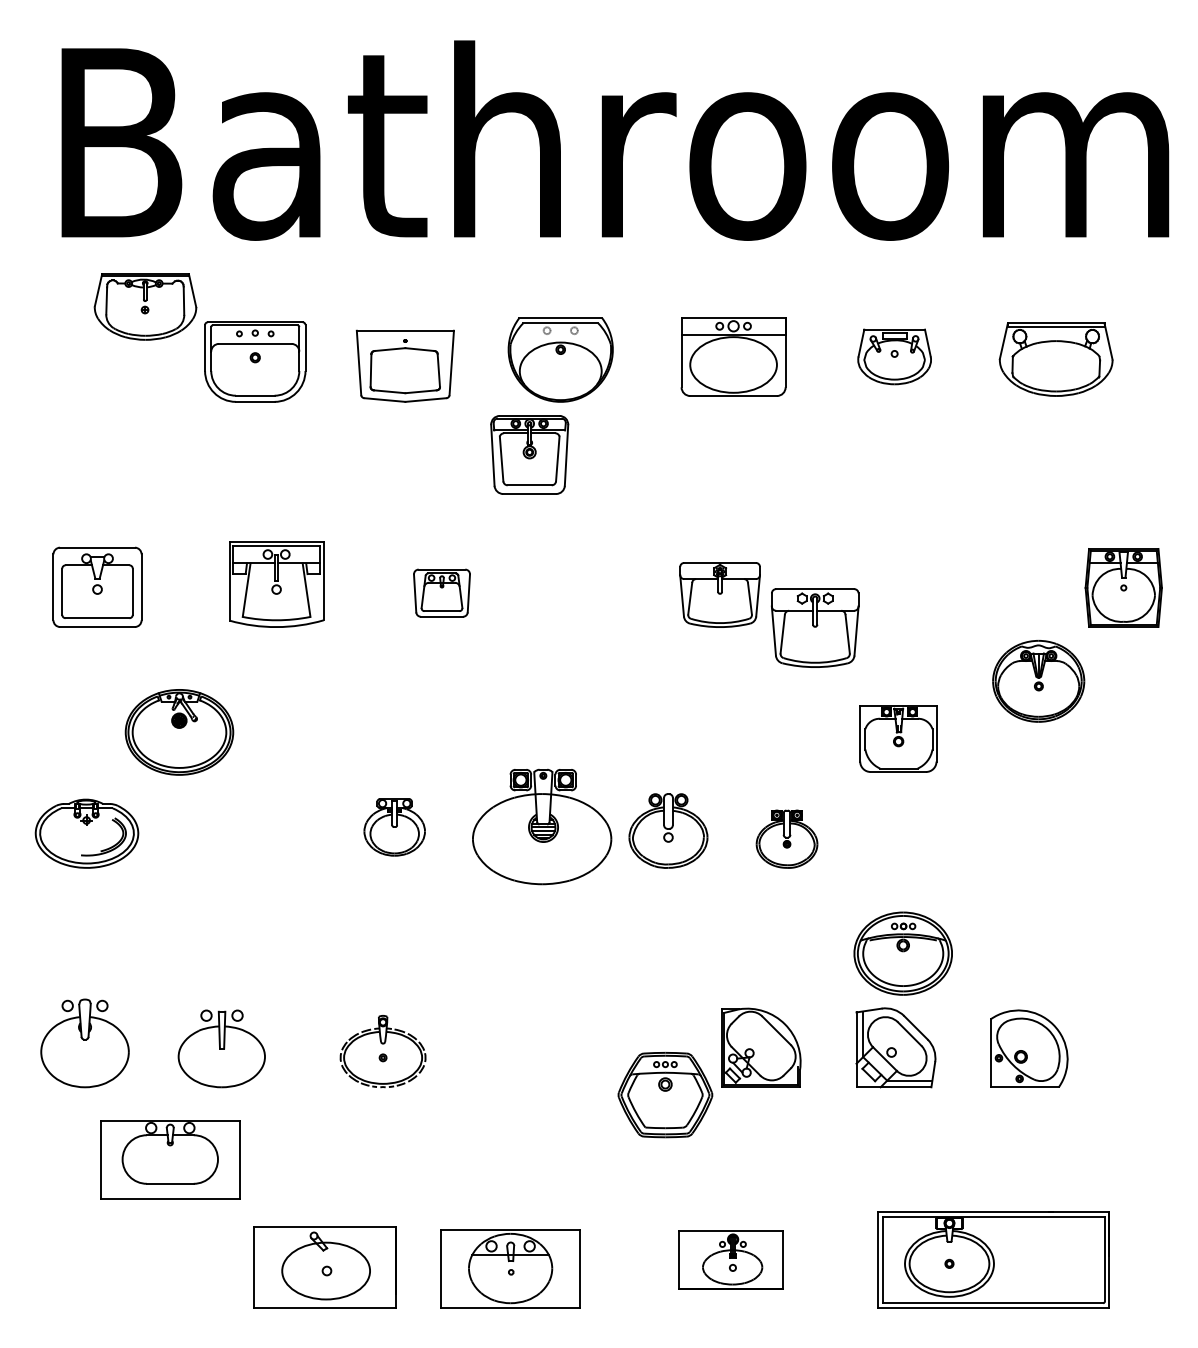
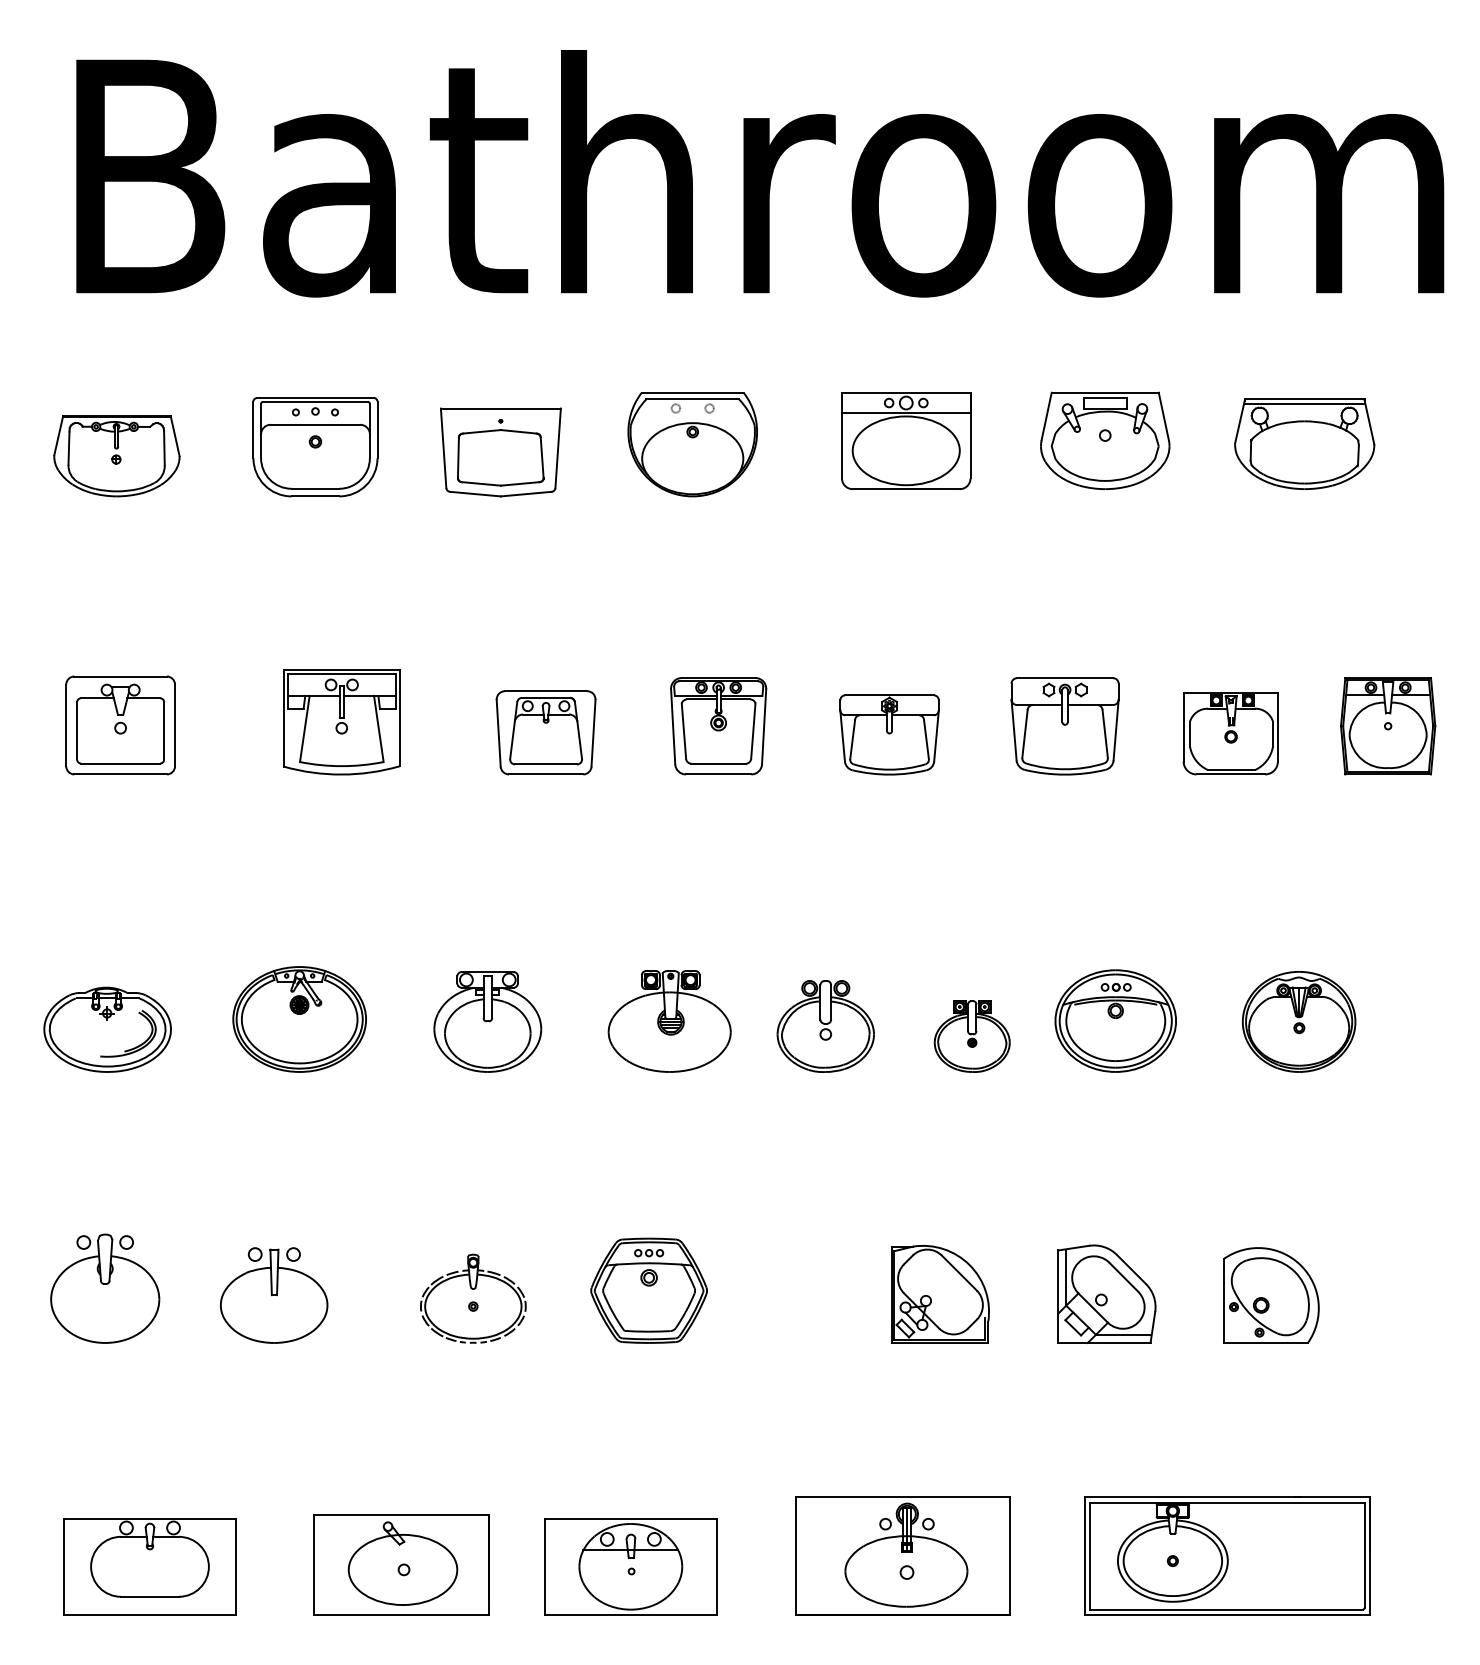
part: (145, 306) -> (116, 455), moved
part: (894, 356) -> (1104, 440), size x1.43
part: (529, 454) -> (718, 725), moved
part: (441, 592) -> (545, 731), size x1.43
part: (814, 627) -> (1064, 725), moved
part: (1038, 681) -> (1298, 1022), moved
part: (179, 732) -> (299, 1019), moved
part: (898, 738) -> (1230, 733), moved
part: (541, 826) -> (668, 1020), size x0.71
part: (394, 827) -> (487, 1022), size x1.43
part: (902, 953) -> (1114, 1020), moved
part: (665, 1095) -> (649, 1291), moved
part: (170, 1159) -> (150, 1566), moved
part: (730, 1259) -> (902, 1555), size x1.67

